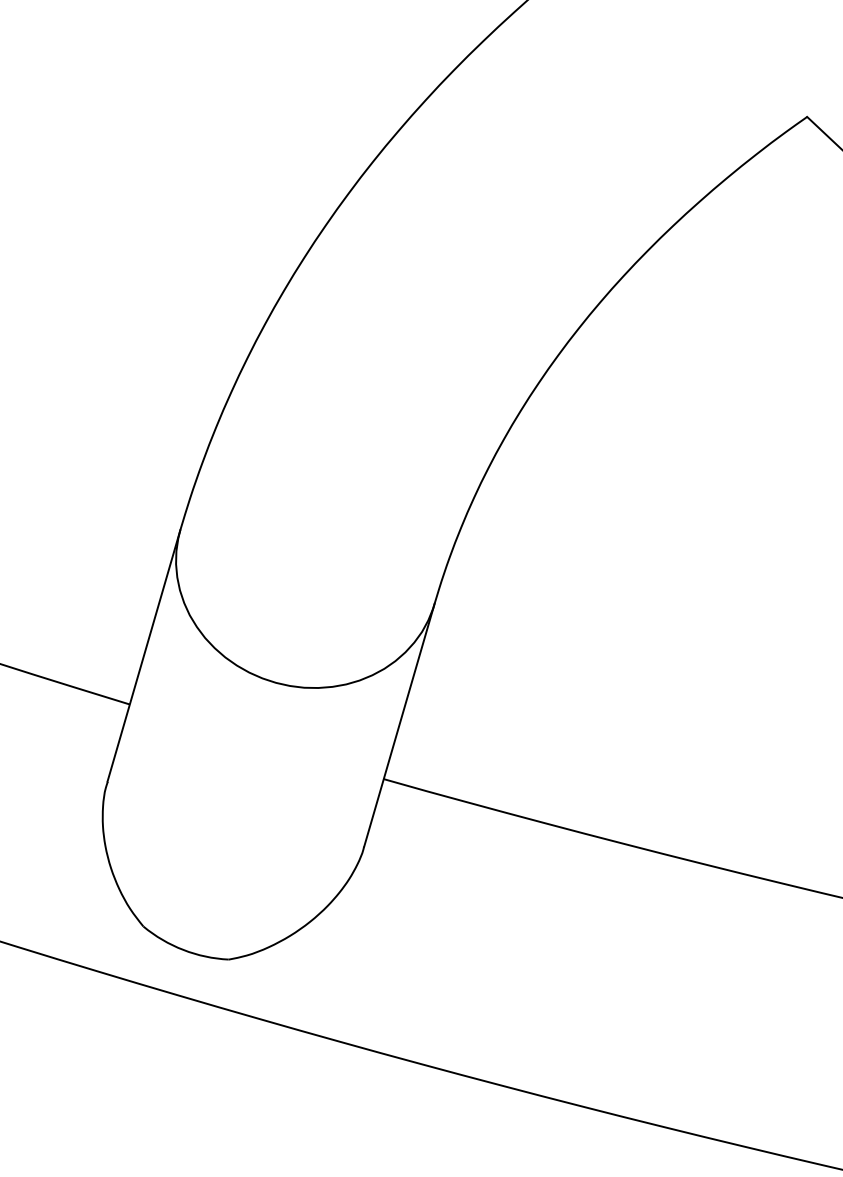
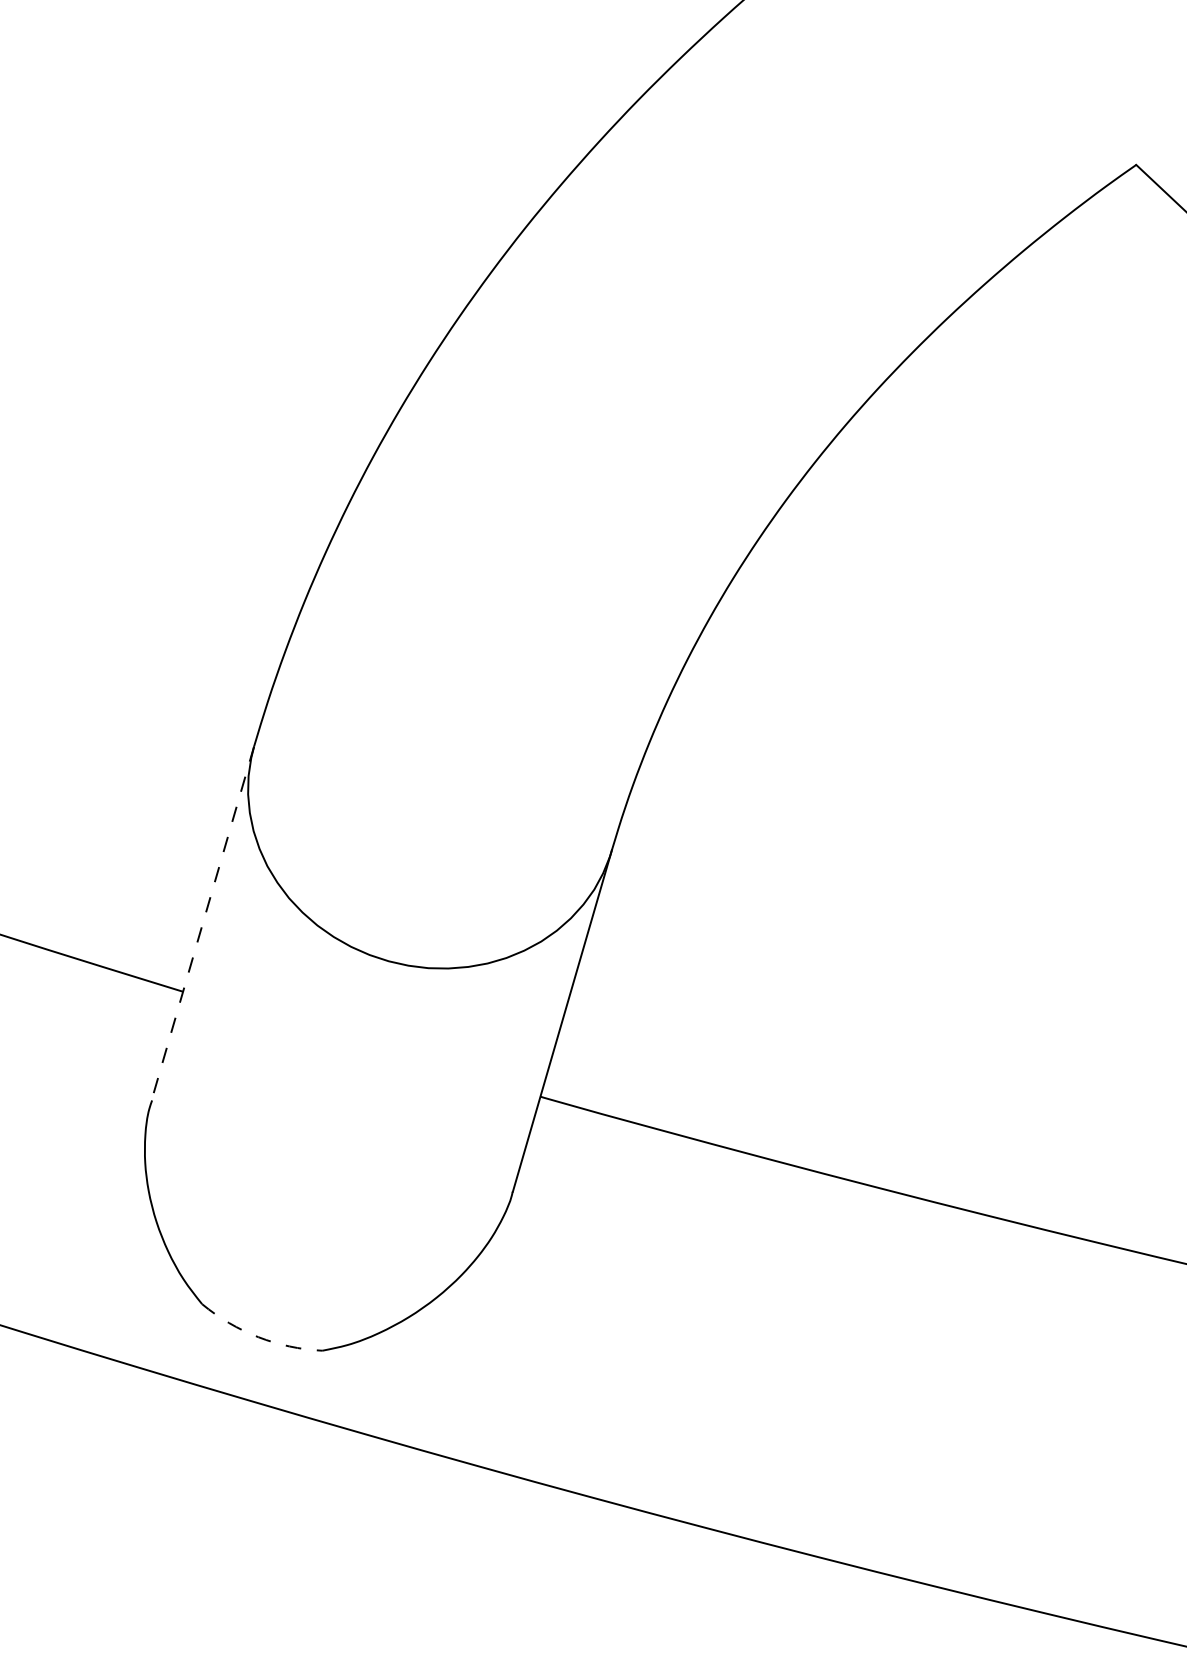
line: (143, 656) -> (202, 923), solid -> dashed
arc: (183, 950) -> (258, 1337), solid -> dashed

